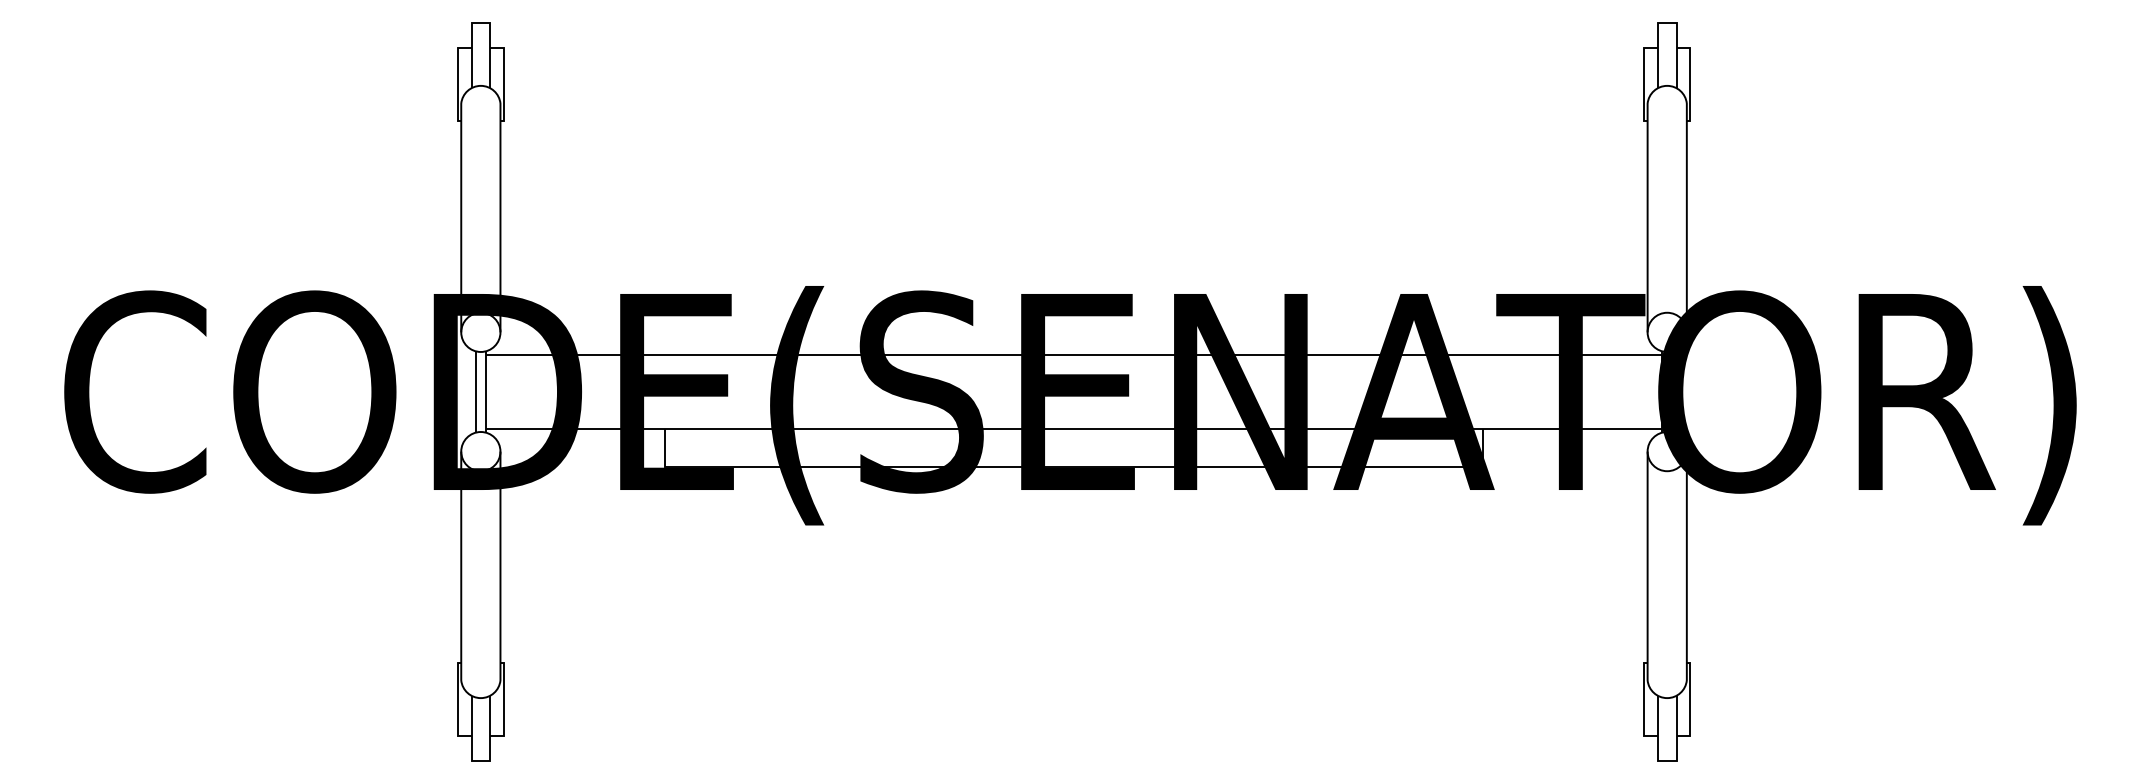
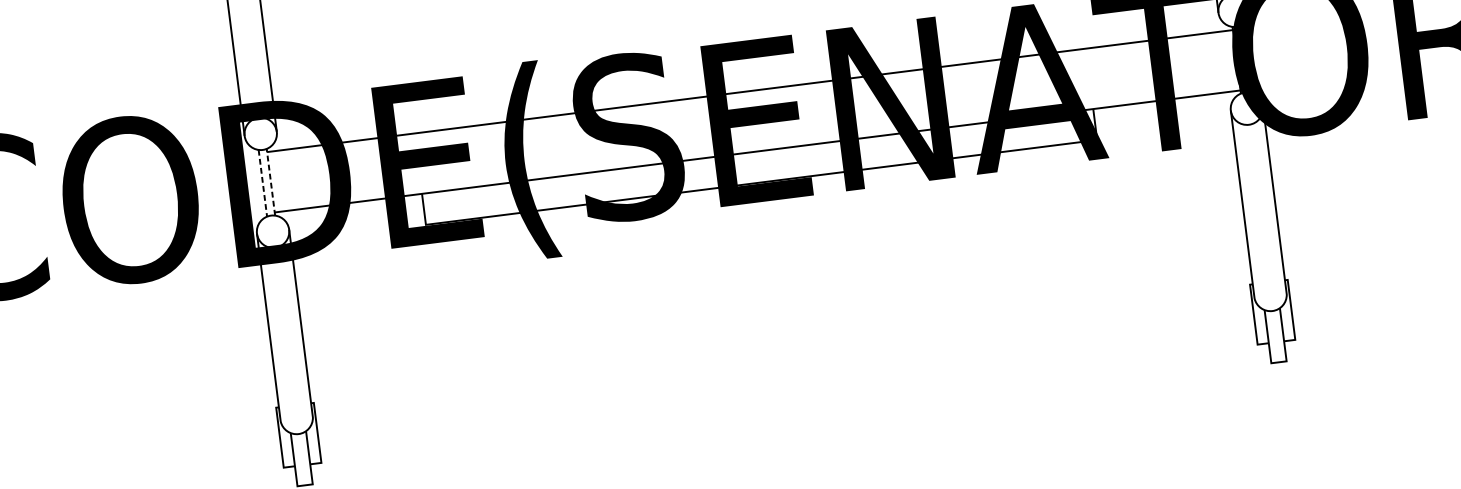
line: (475, 392) -> (262, 183), solid -> dashed
line: (485, 392) -> (270, 182), solid -> dashed

